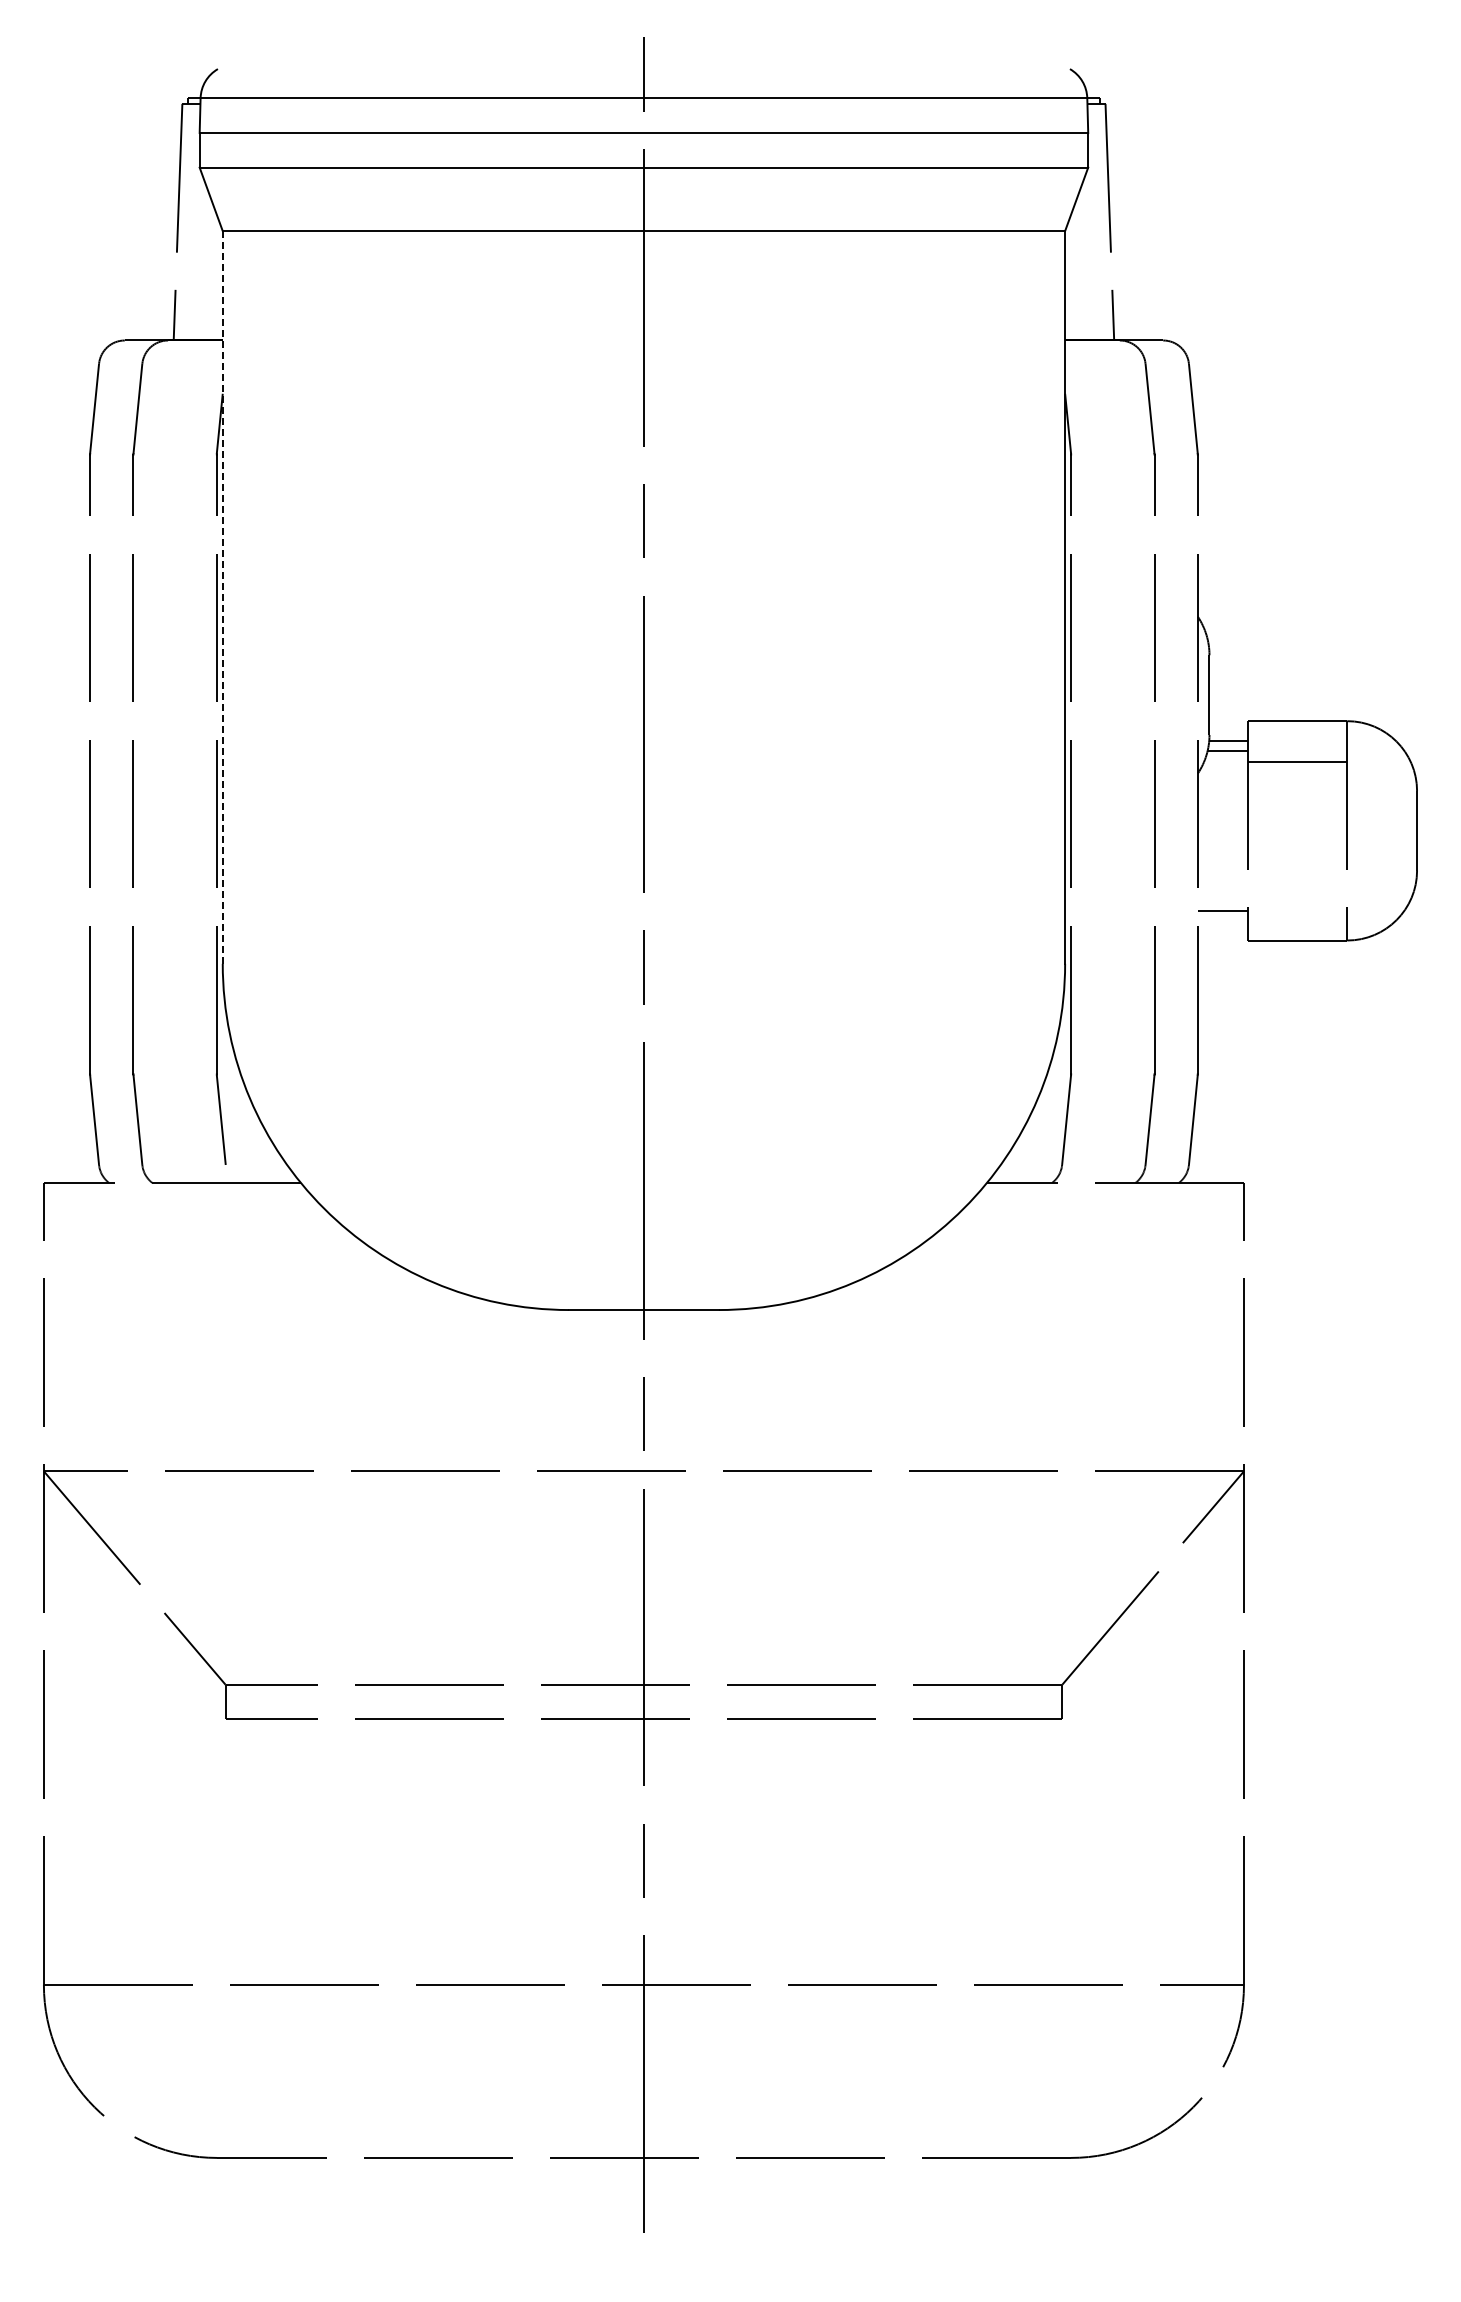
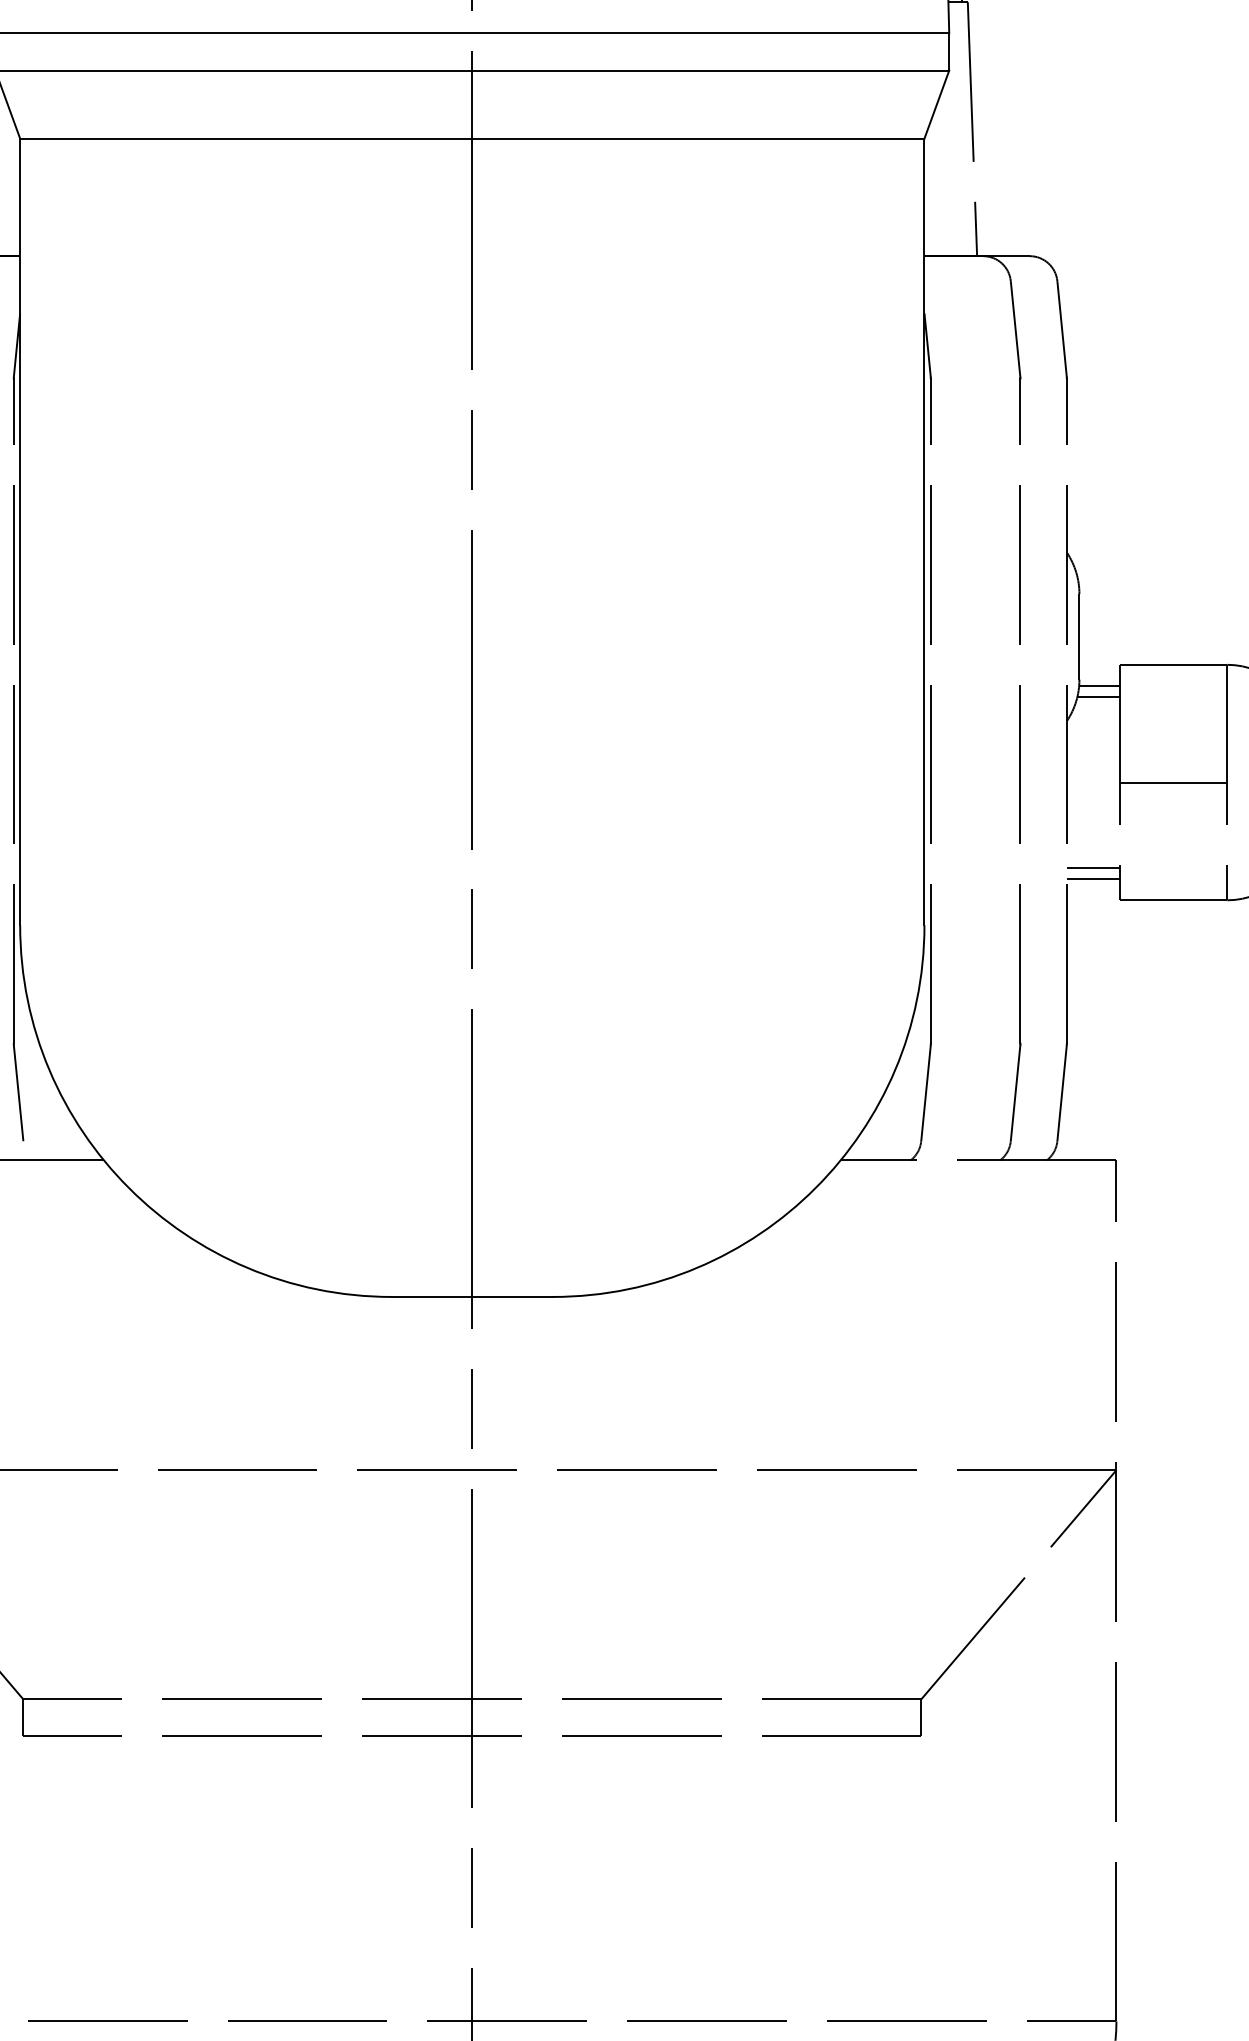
line: (222, 597) -> (19, 532), dashed -> solid
line: (1297, 761) -> (1173, 782), moved
line: (1222, 920) -> (1093, 878), added

